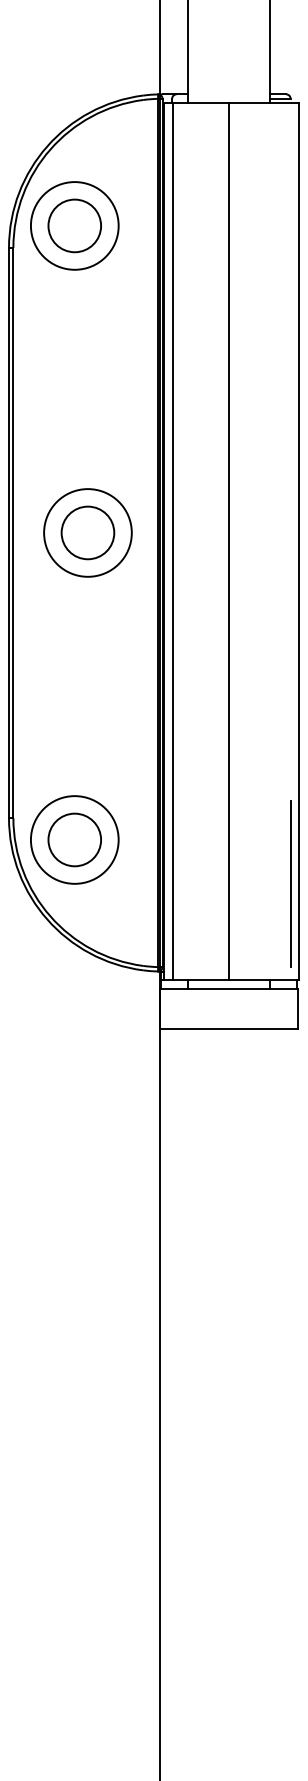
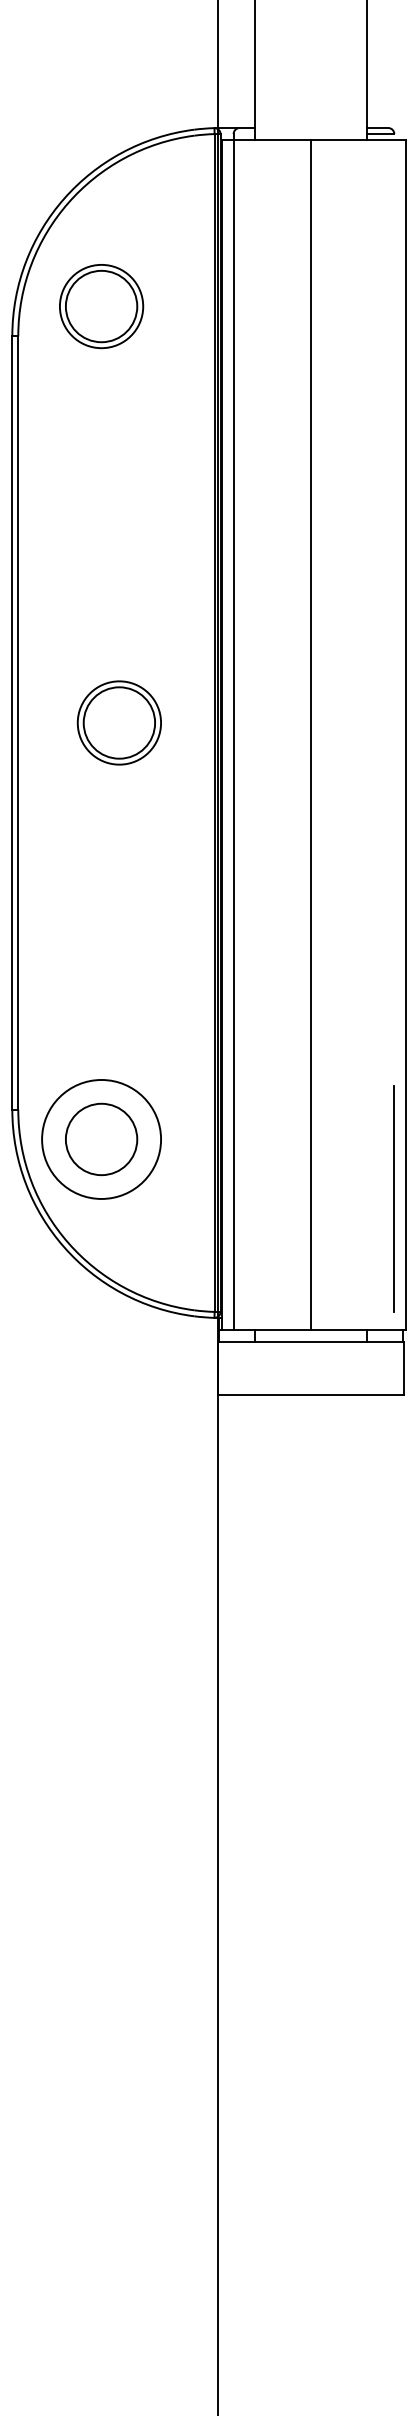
circle: (74, 225) -> (101, 306), size x0.7
circle: (87, 532) -> (118, 722), size x0.7

